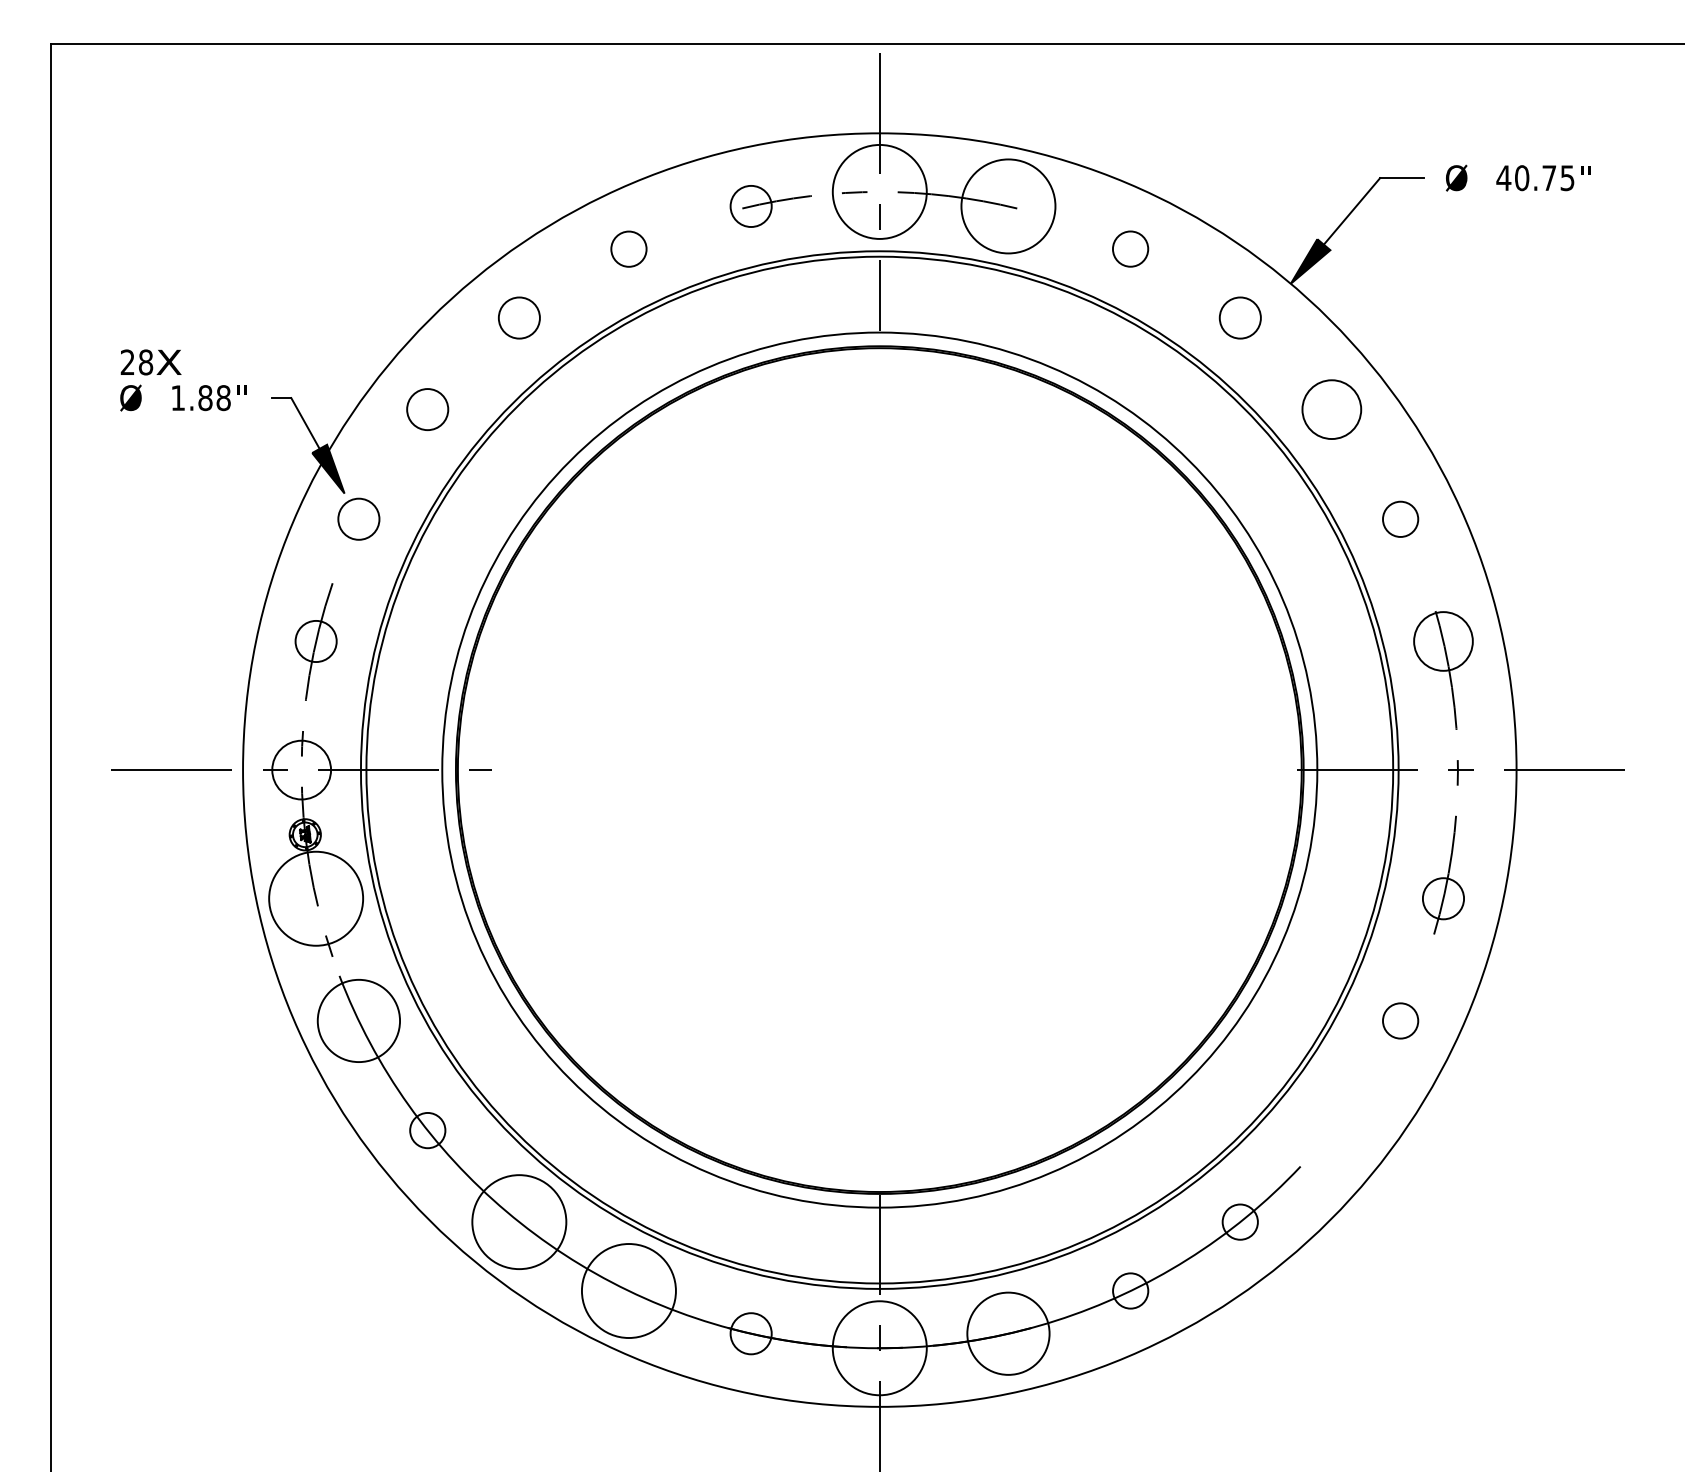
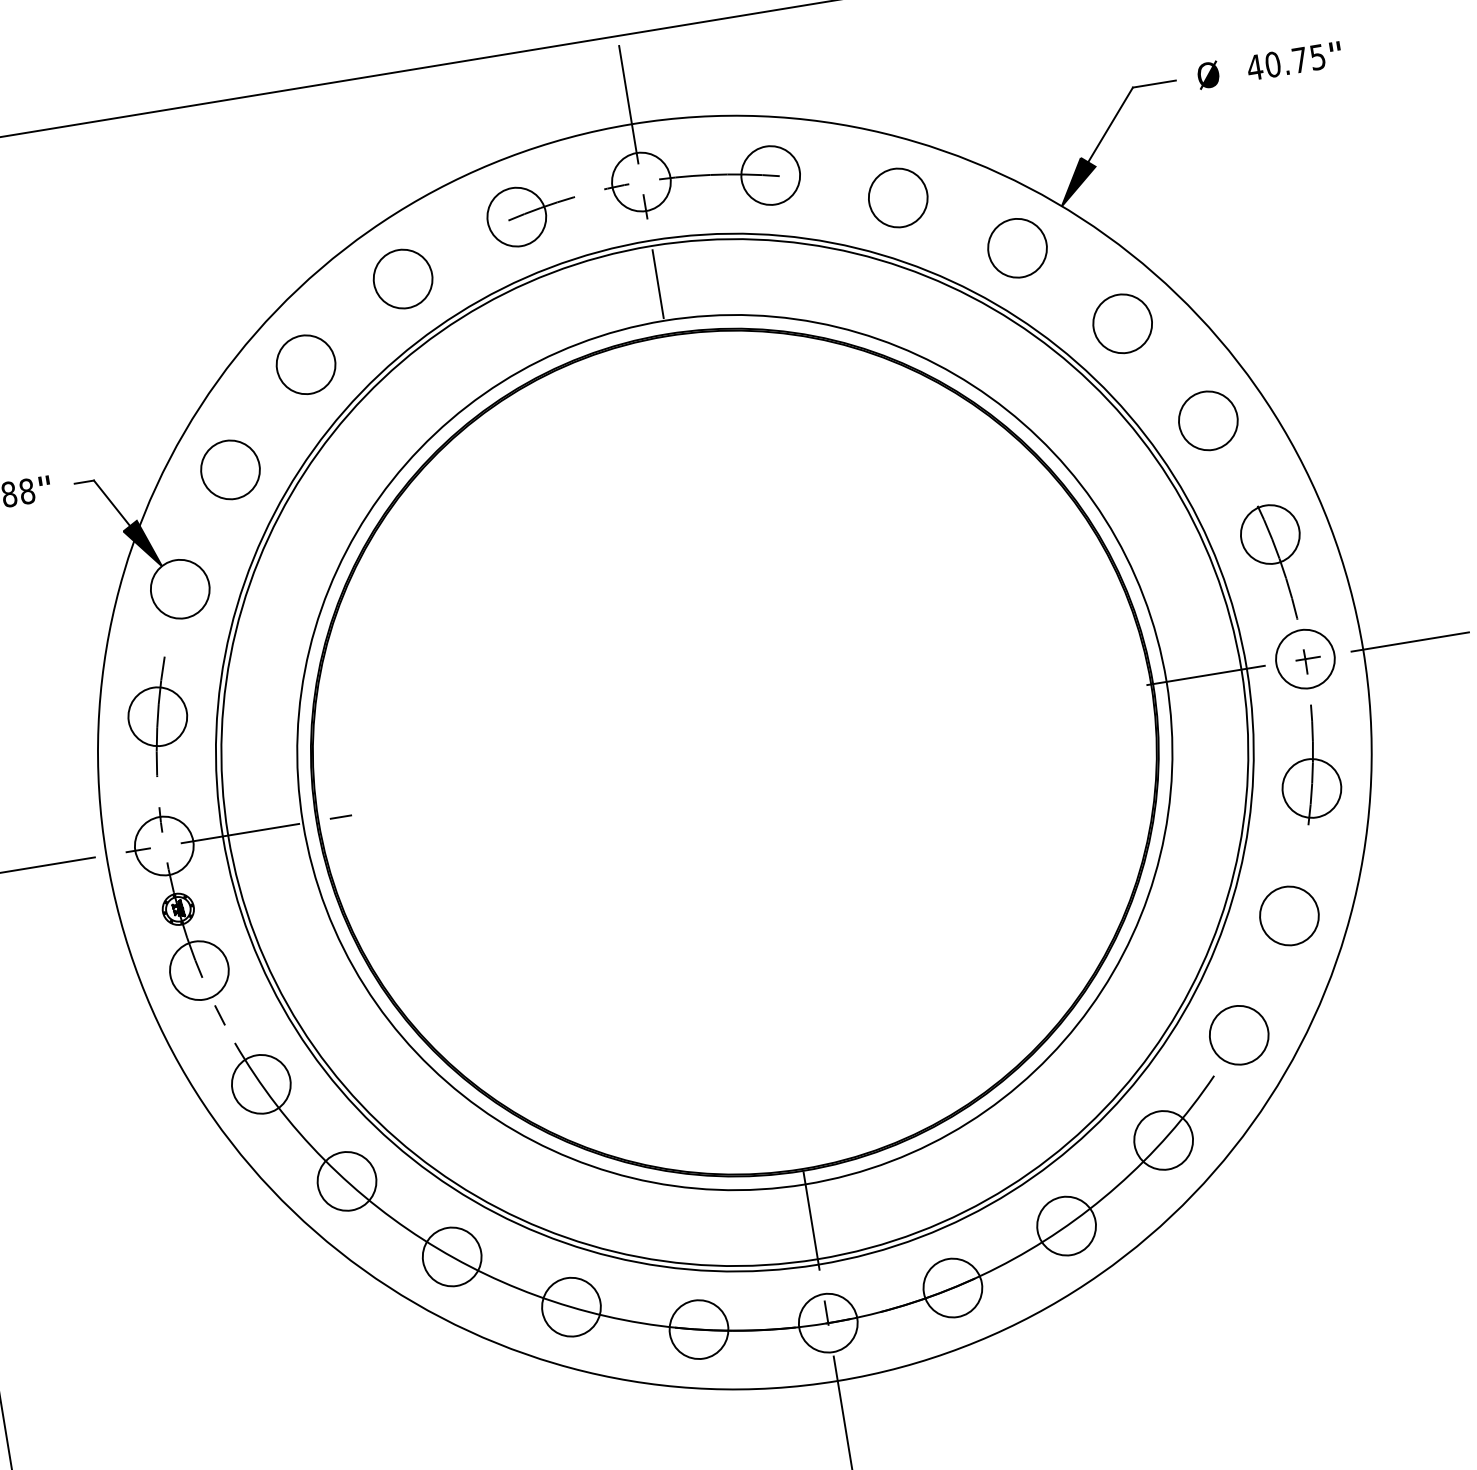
circle: (879, 191) -> (641, 181), size x0.62
circle: (750, 206) -> (516, 217), size x1.43
circle: (1008, 206) -> (770, 175), size x0.62
circle: (628, 248) -> (402, 278), size x1.67
circle: (1130, 248) -> (897, 197), size x1.67
circle: (519, 317) -> (306, 364), size x1.43
circle: (1240, 317) -> (1017, 247), size x1.43
circle: (427, 409) -> (230, 469), size x1.43
circle: (358, 518) -> (179, 588), size x1.43
circle: (1400, 519) -> (1208, 421), size x1.67
circle: (315, 641) -> (157, 716), size x1.43
circle: (1457, 769) -> (1304, 658), added
circle: (315, 898) -> (198, 970), size x0.62
circle: (1443, 898) -> (1311, 788), size x1.43
circle: (358, 1020) -> (260, 1083), size x0.71
circle: (1400, 1020) -> (1289, 915), size x1.67
circle: (427, 1130) -> (346, 1181), size x1.67
circle: (1331, 1130) -> (1238, 1035), added
circle: (518, 1221) -> (451, 1256), size x0.62
circle: (1239, 1221) -> (1162, 1139), size x1.67
circle: (628, 1290) -> (570, 1306), size x0.62
circle: (1130, 1290) -> (1066, 1225), size x1.67
circle: (750, 1333) -> (698, 1329), size x1.43
circle: (1008, 1333) -> (952, 1287), size x0.71
circle: (879, 1347) -> (827, 1322), size x0.62

